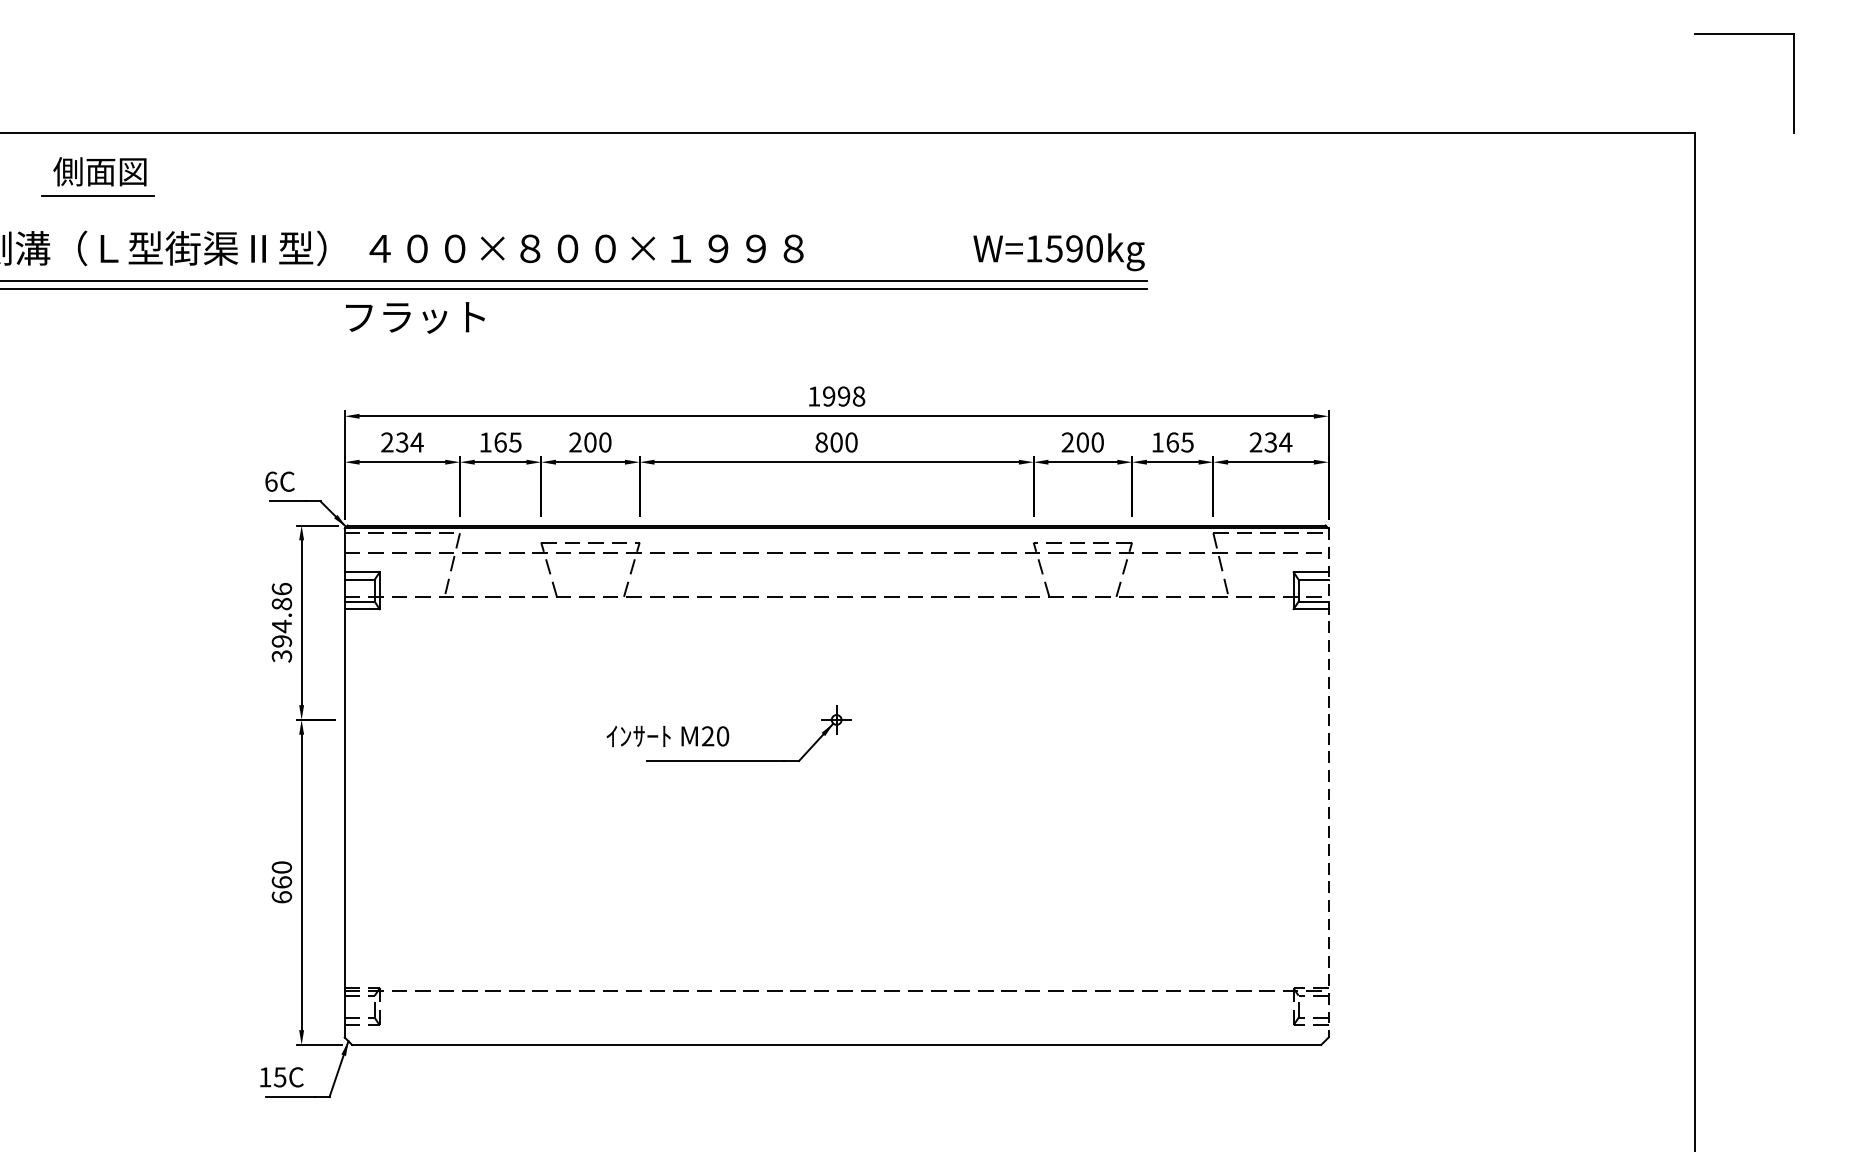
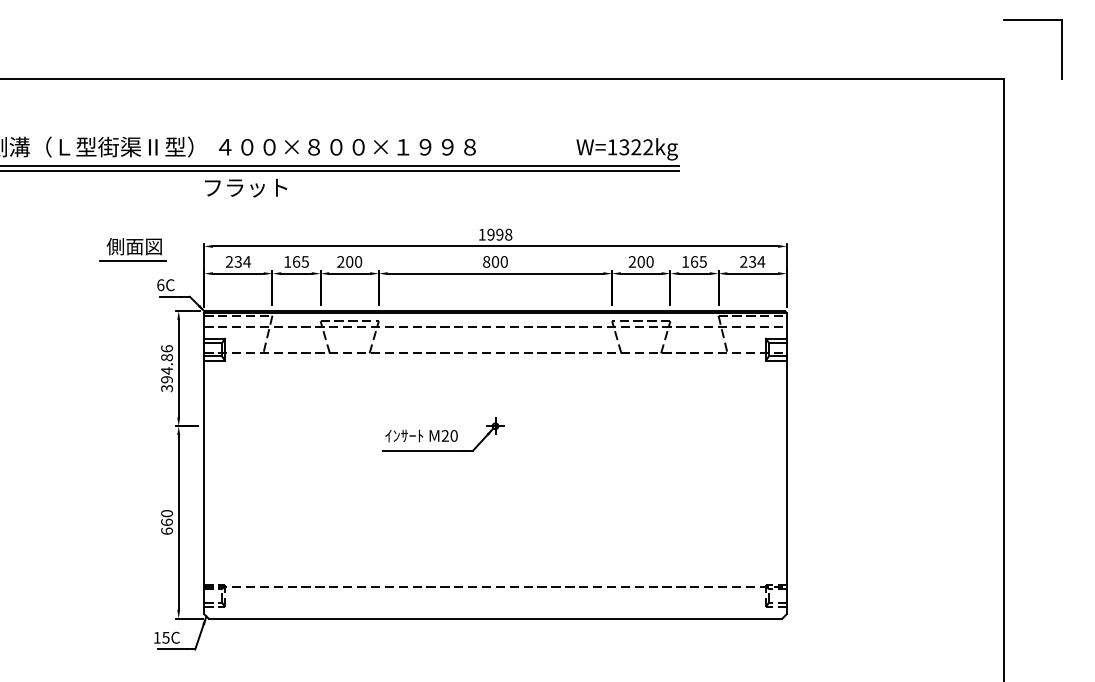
part: (96, 176) -> (132, 249), moved
text: (1074, 249) -> (636, 147), W=1590kg -> W=1322kg
text: (667, 735) -> (421, 435), moved
line: (1328, 782) -> (786, 463), dashed -> solid

